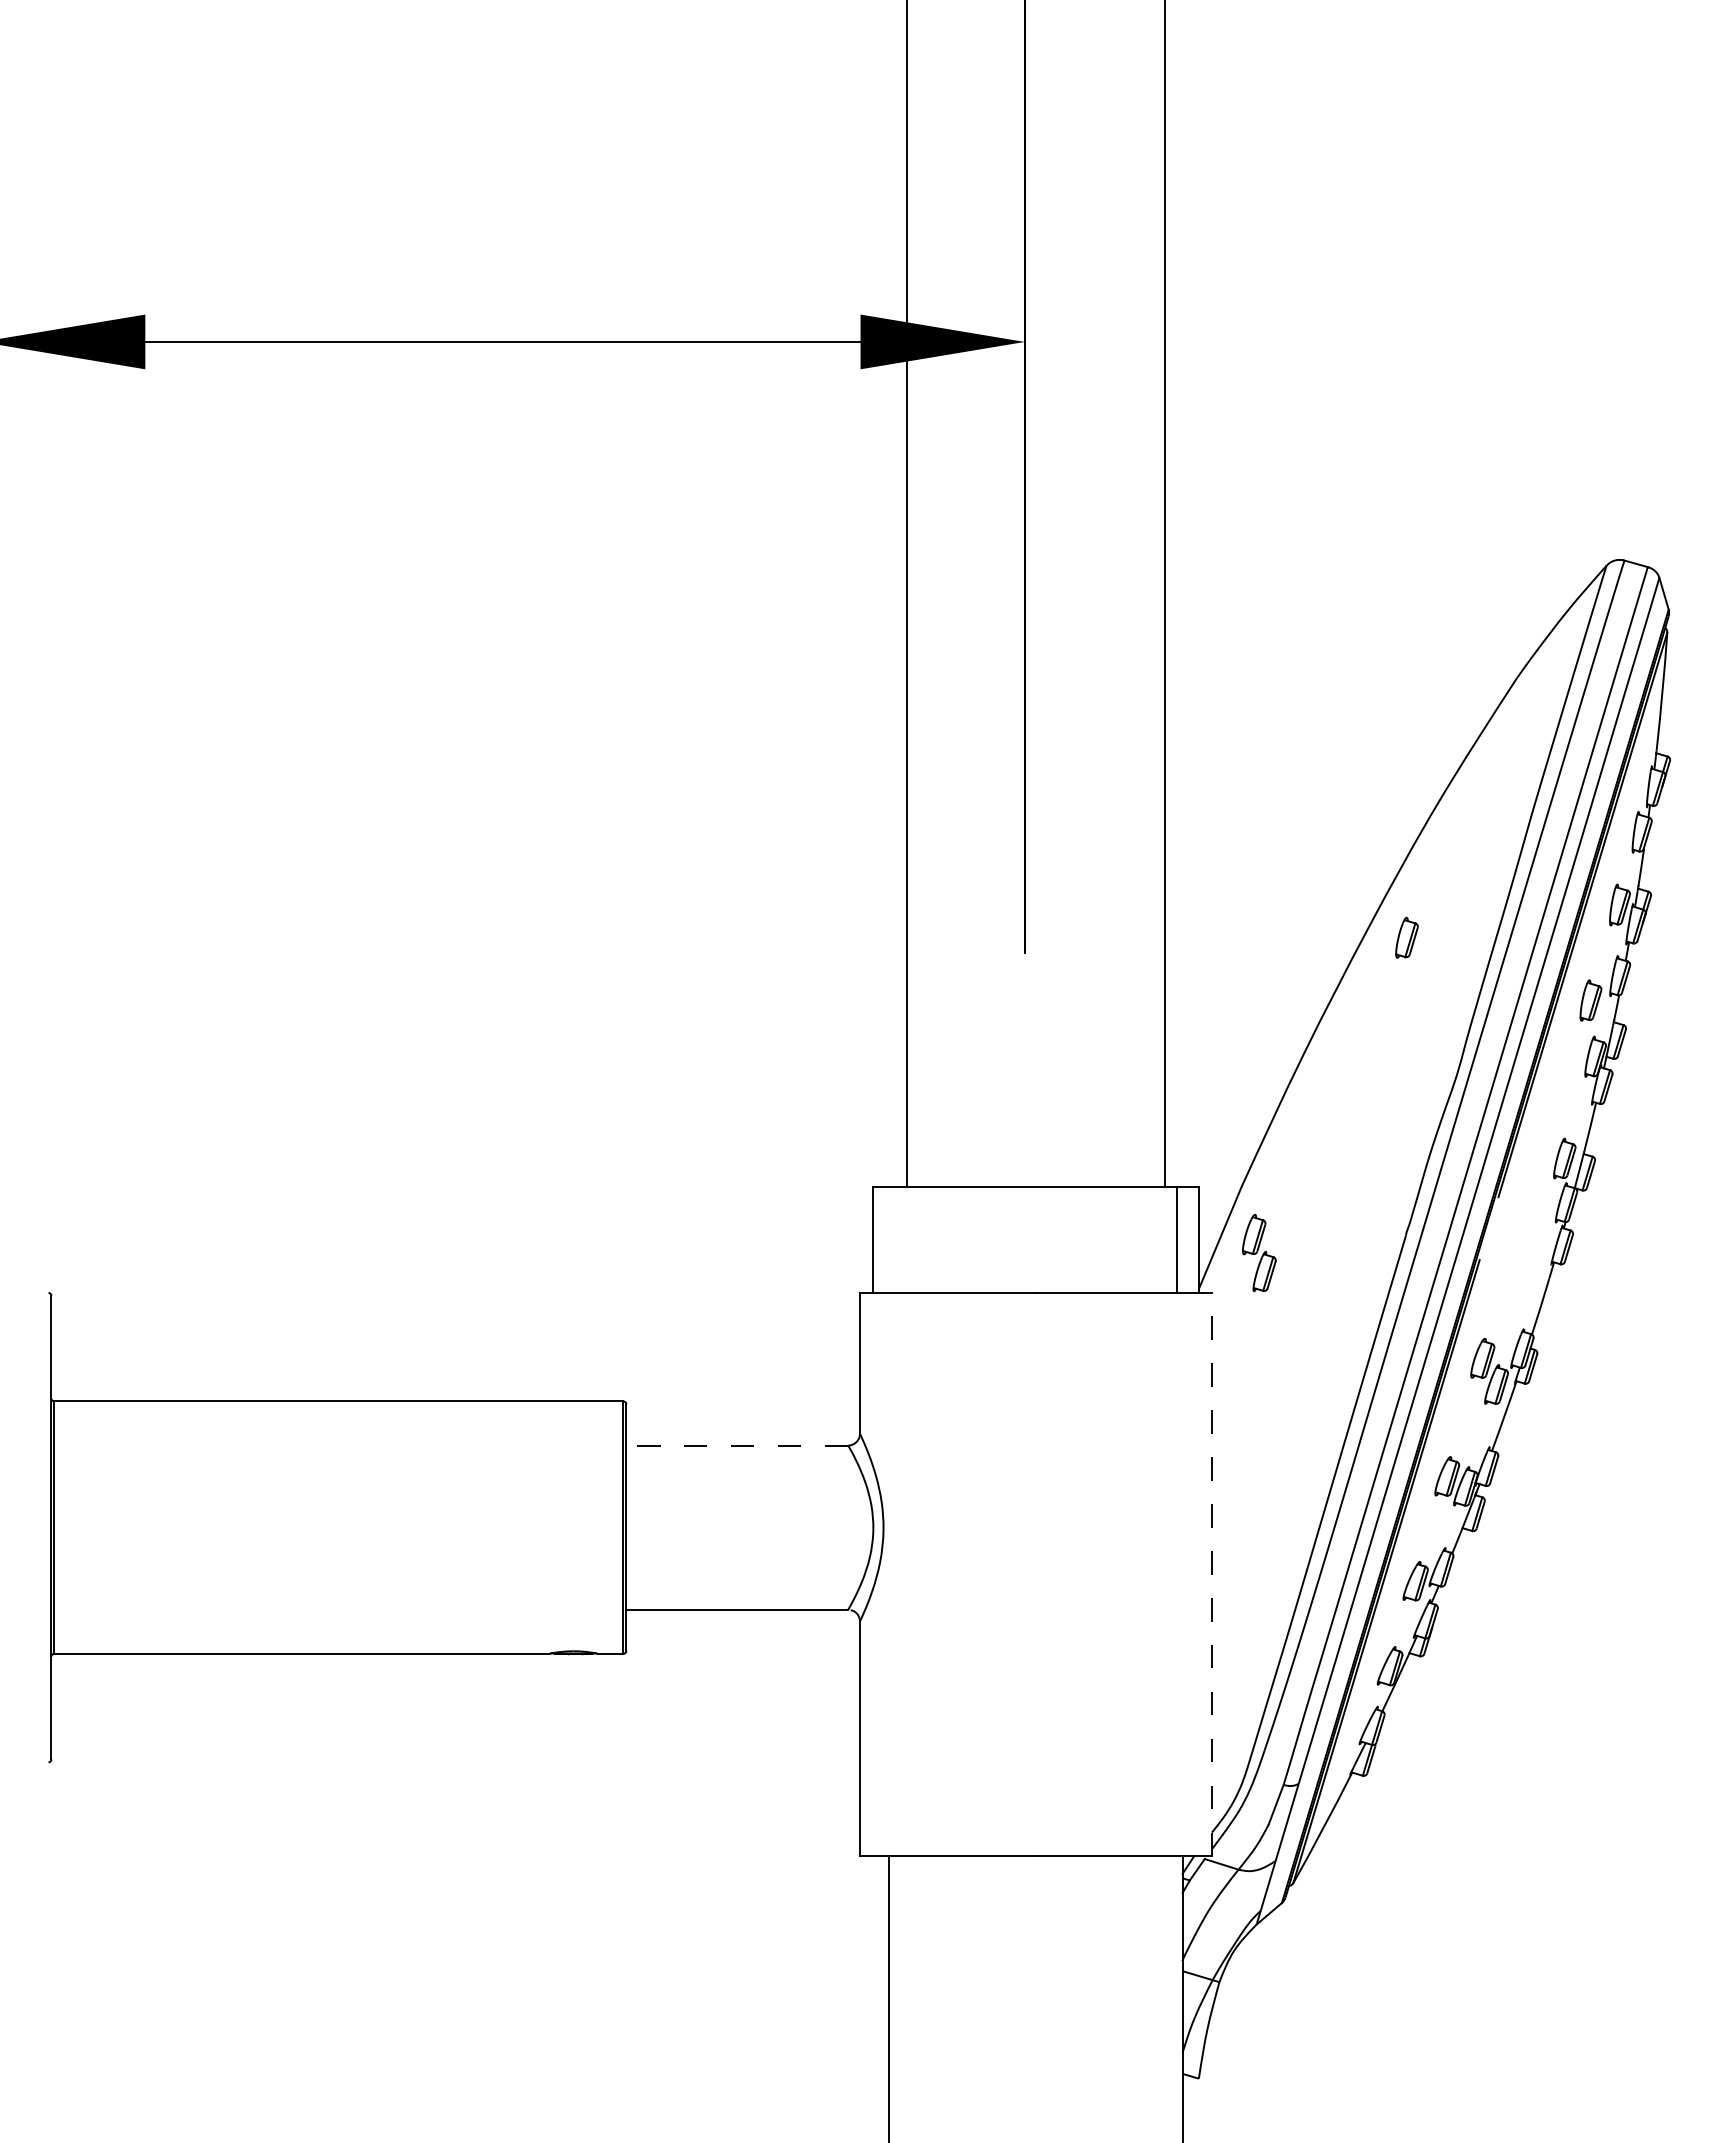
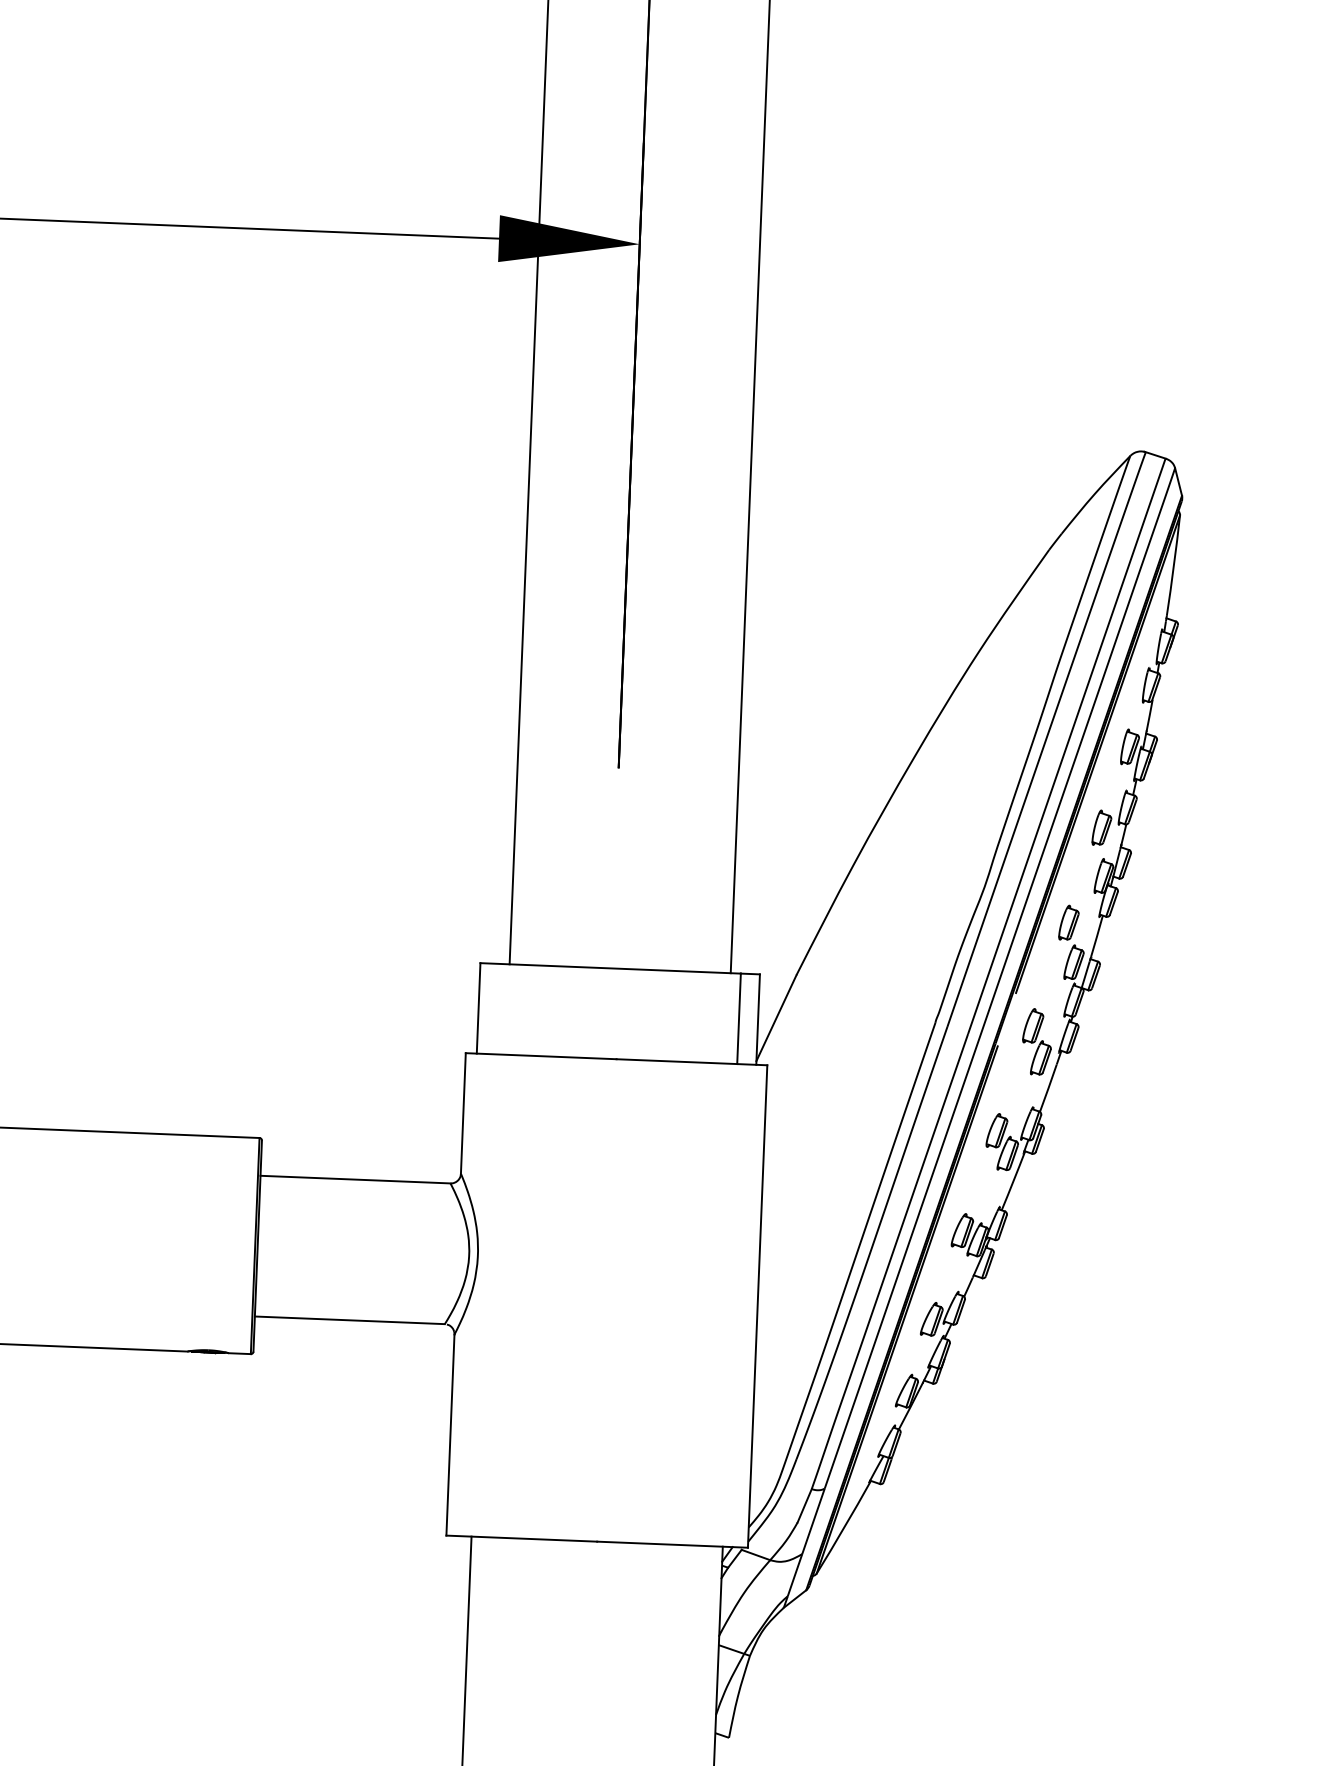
part: (1406, 937) -> (1068, 922), moved
part: (1259, 1253) -> (1037, 1042), moved
line: (737, 1445) -> (355, 1179), dashed -> solid
line: (1211, 1574) -> (757, 1306), dashed -> solid

